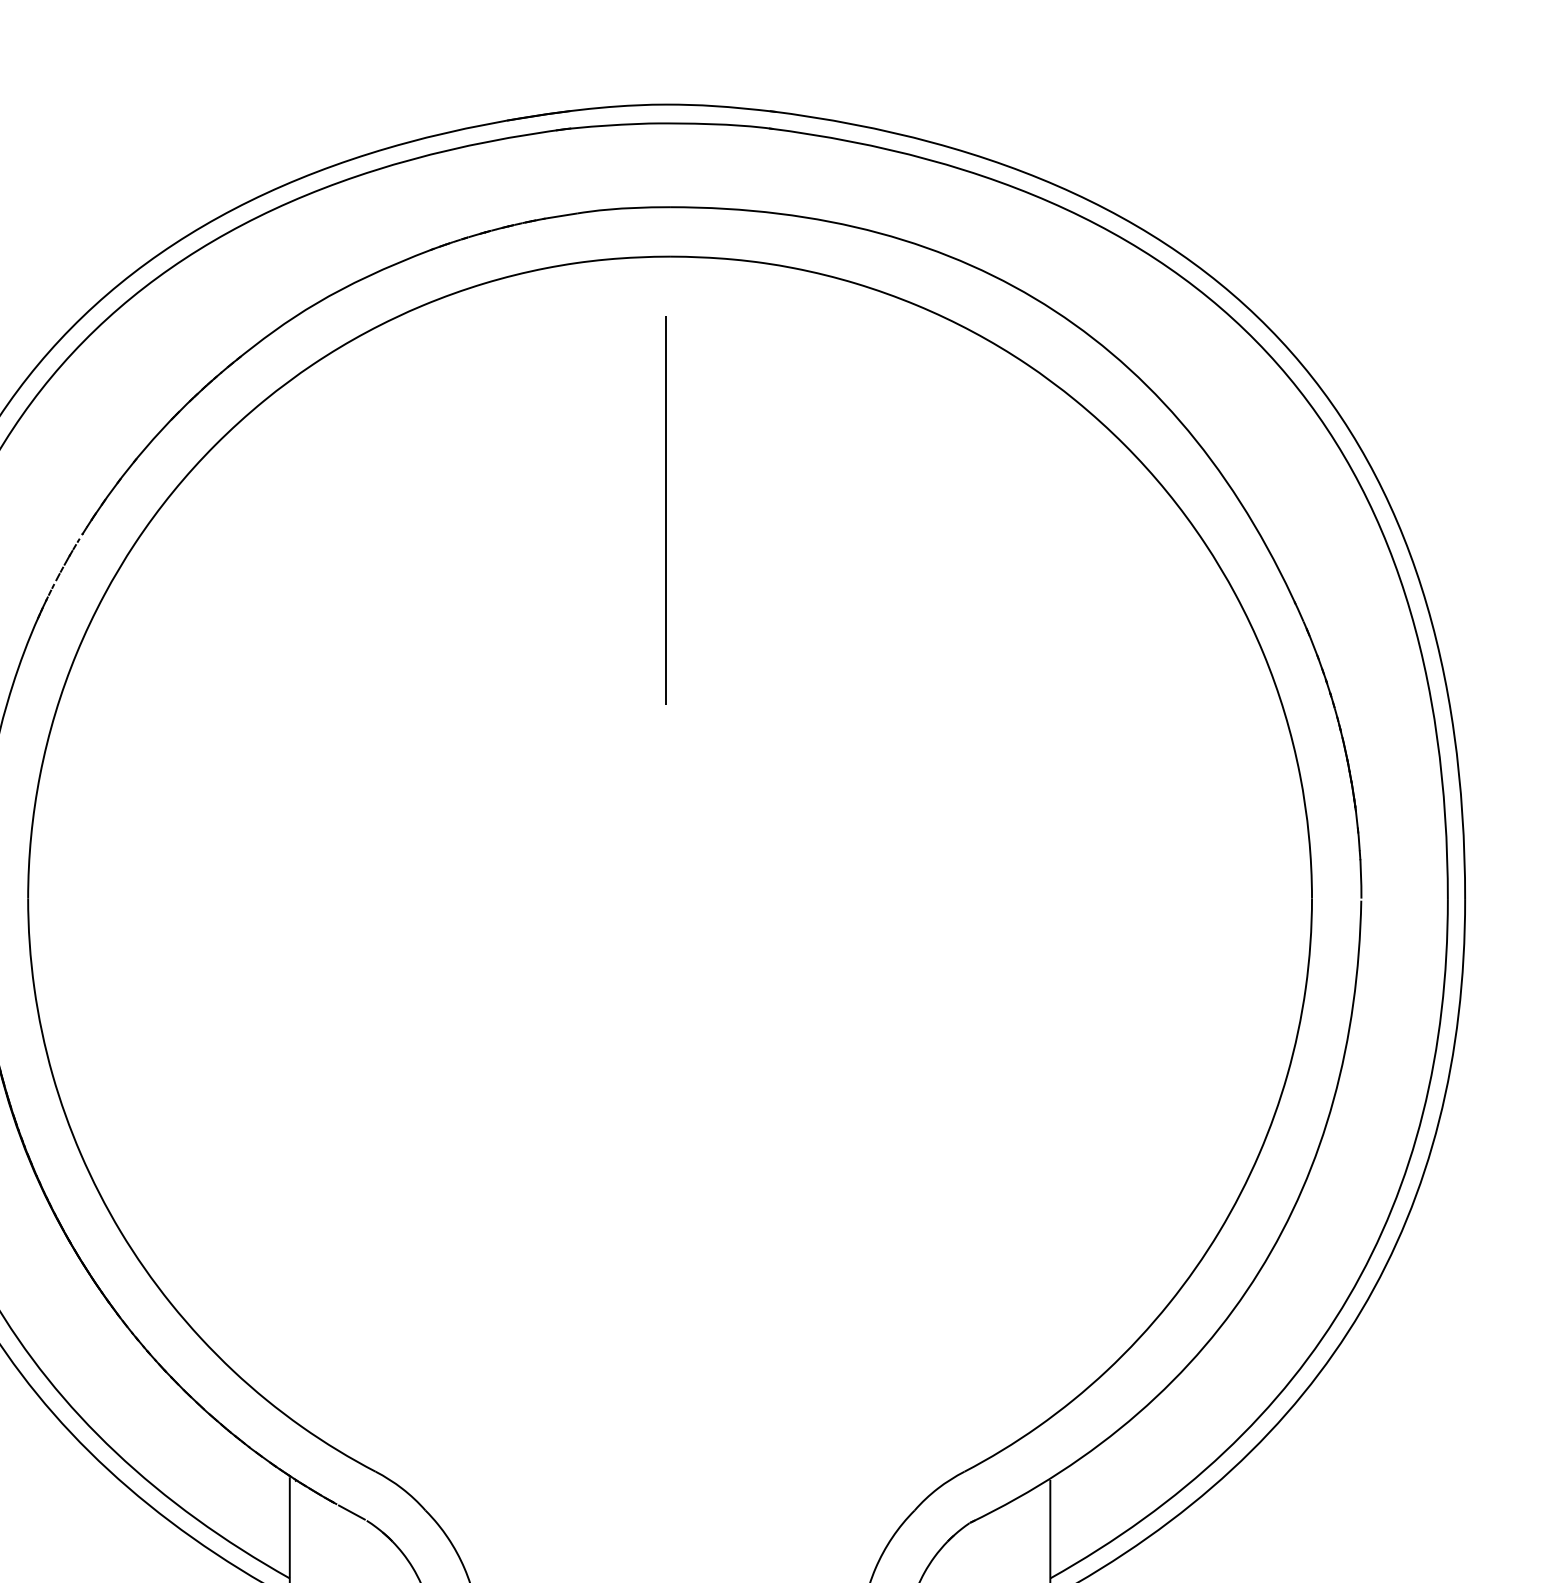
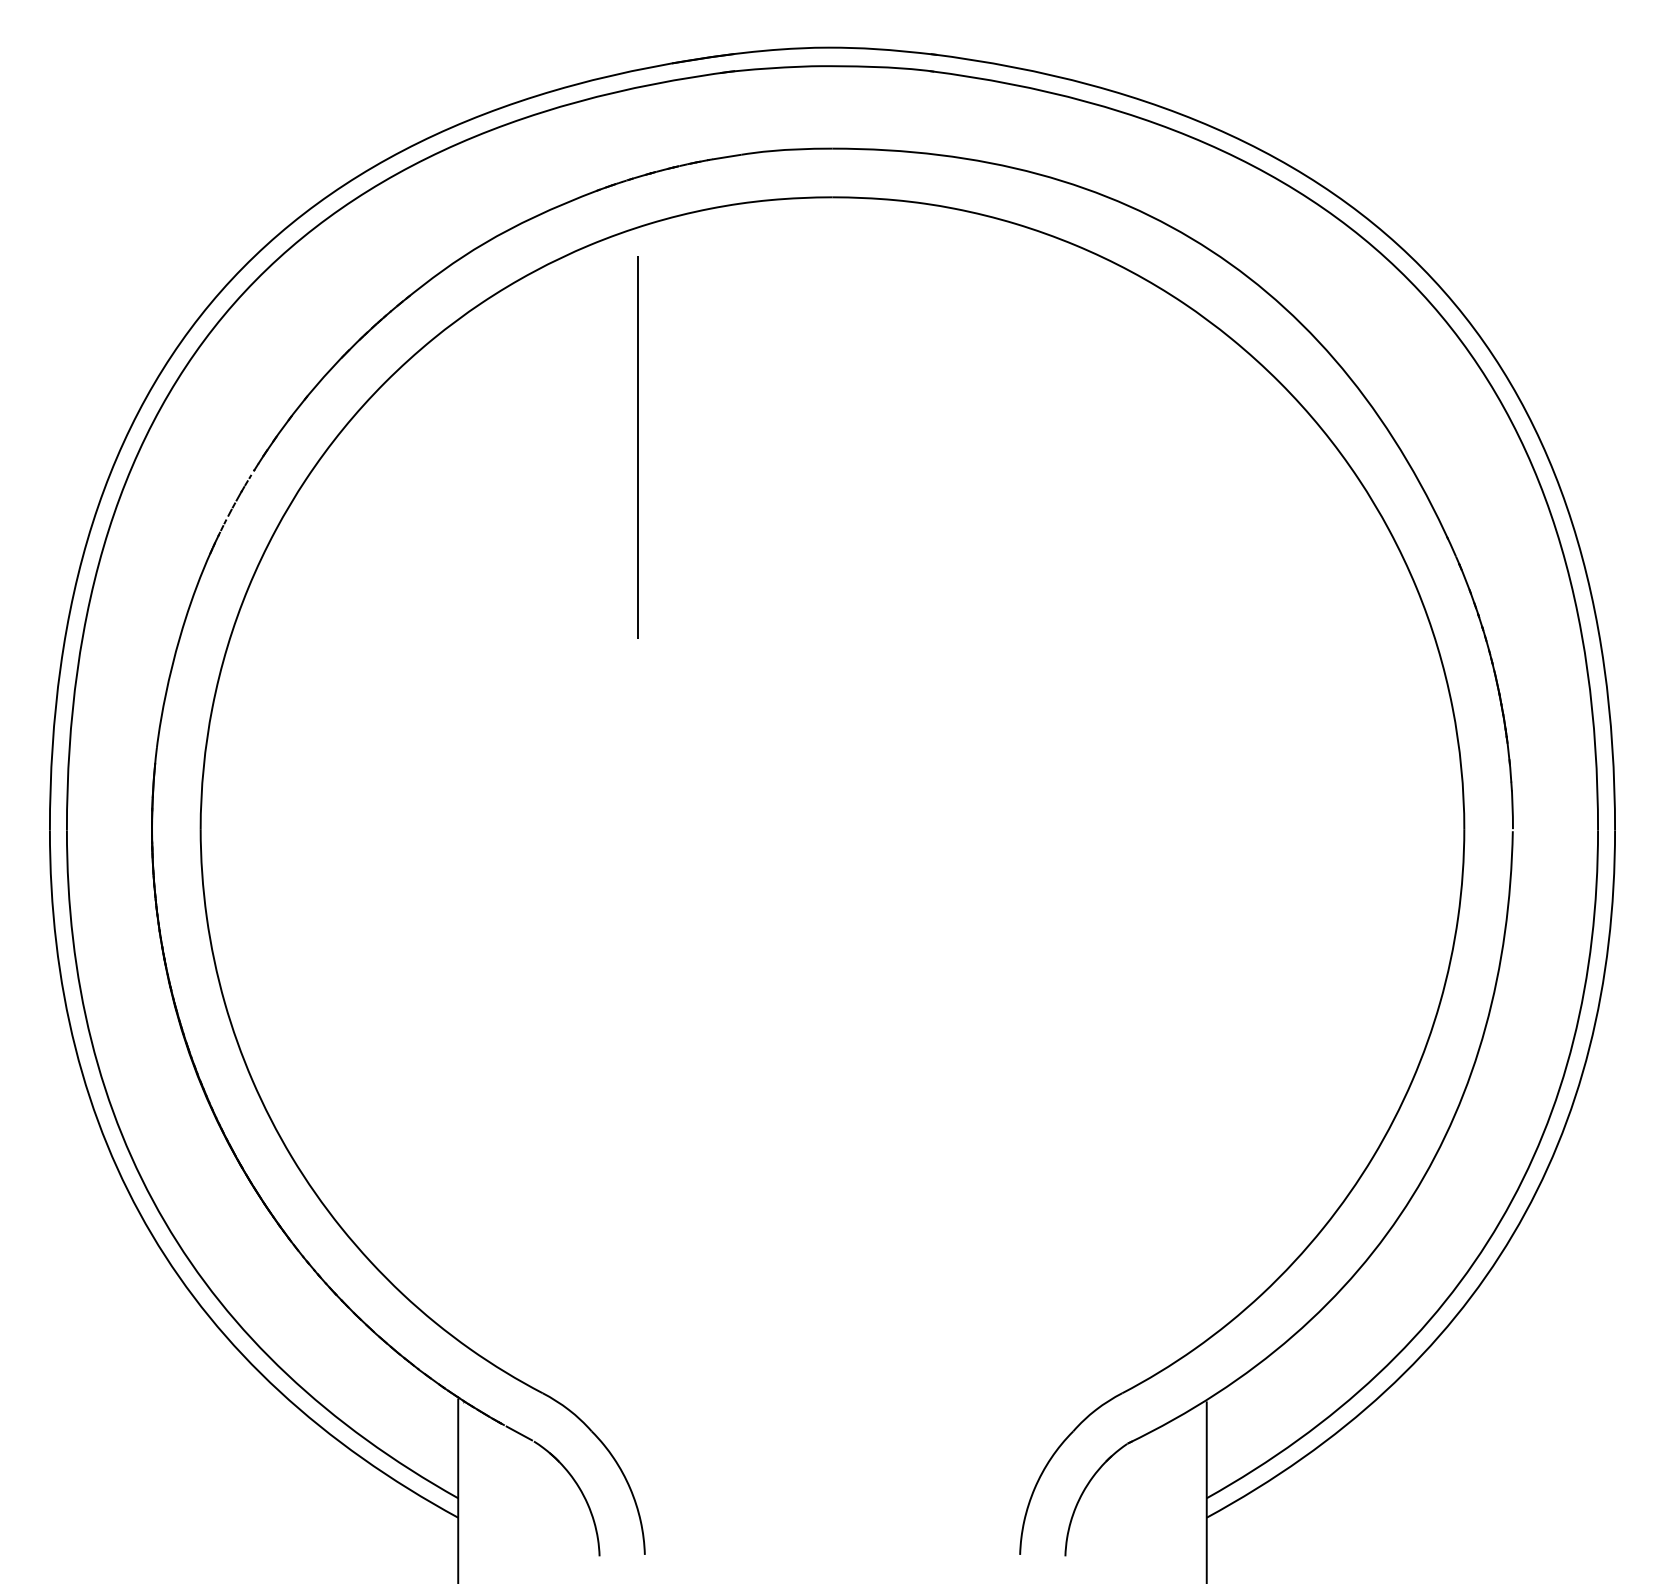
line: (666, 510) -> (637, 447), moved

